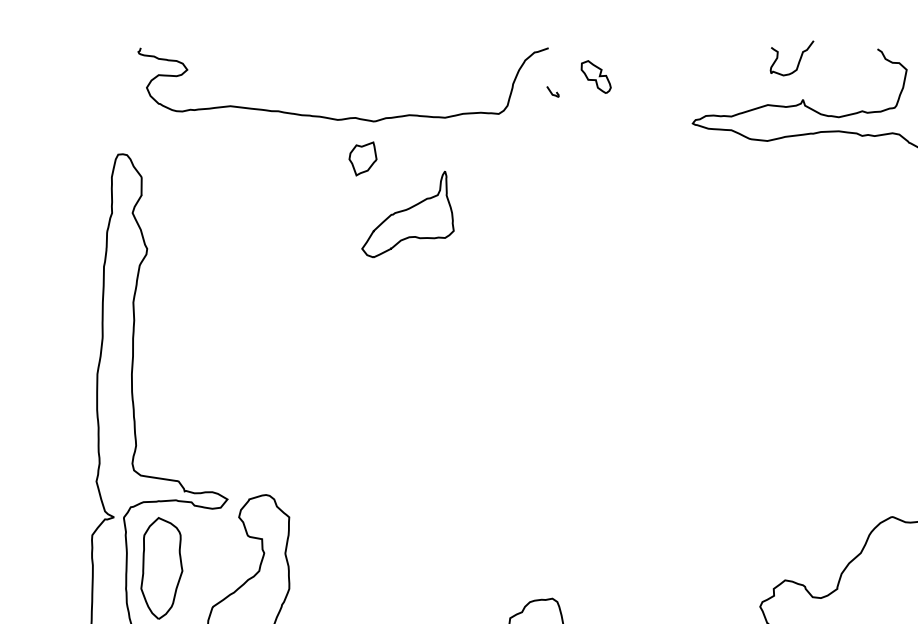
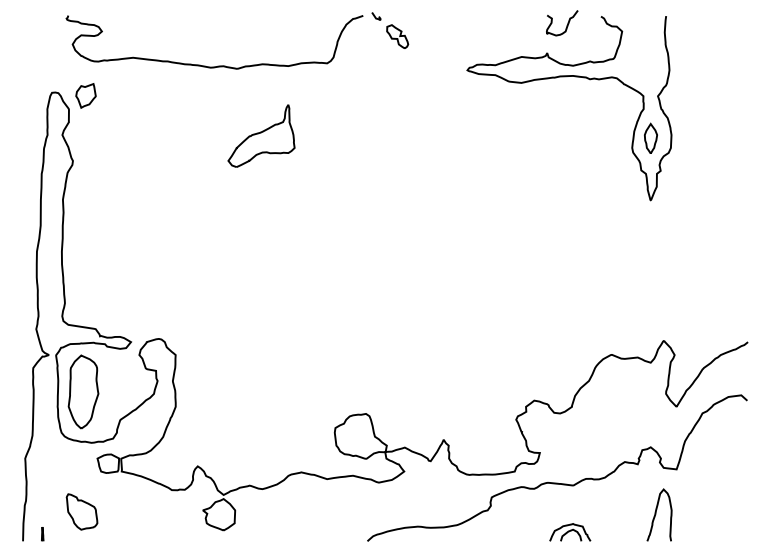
curve: (797, 61) -> (566, 25), moved
curve: (551, 91) -> (375, 16), moved
part: (362, 158) -> (85, 95), moved

